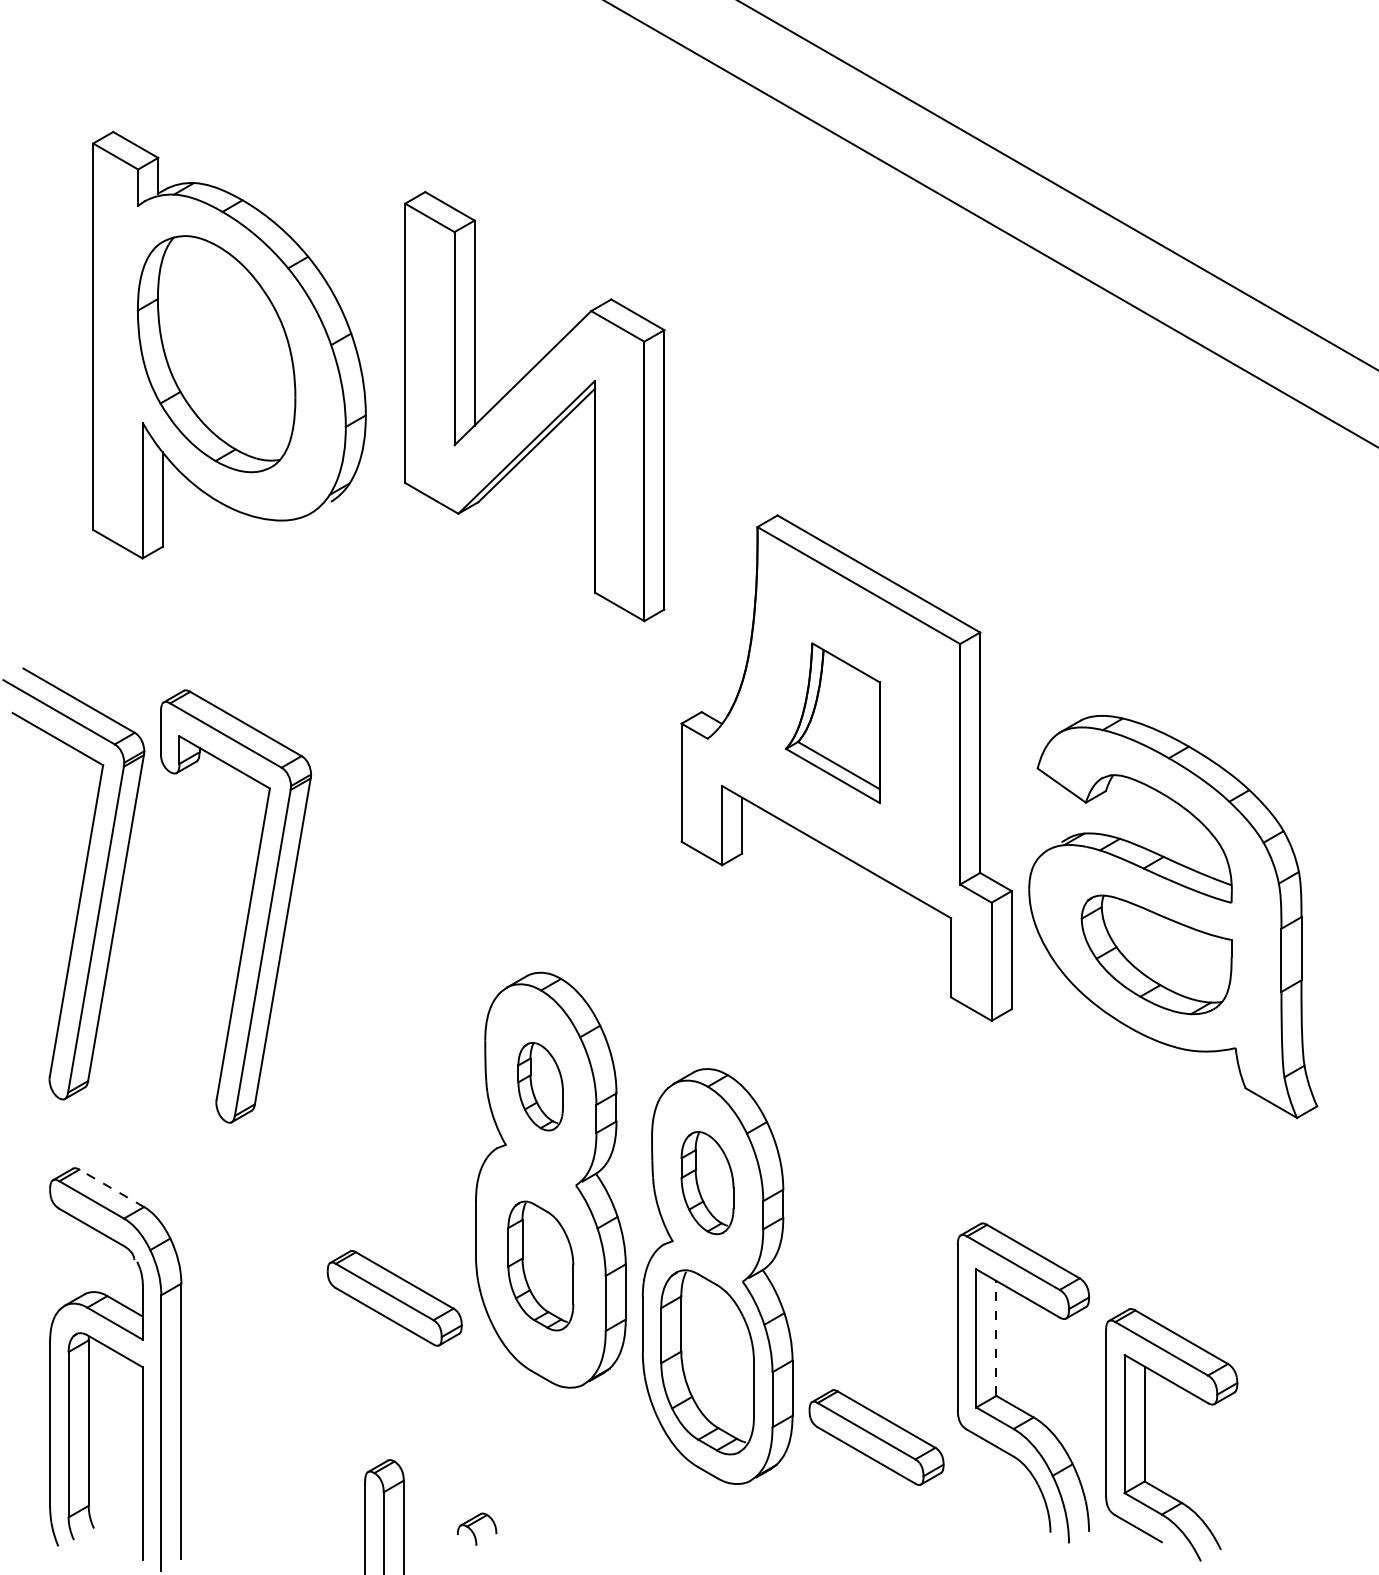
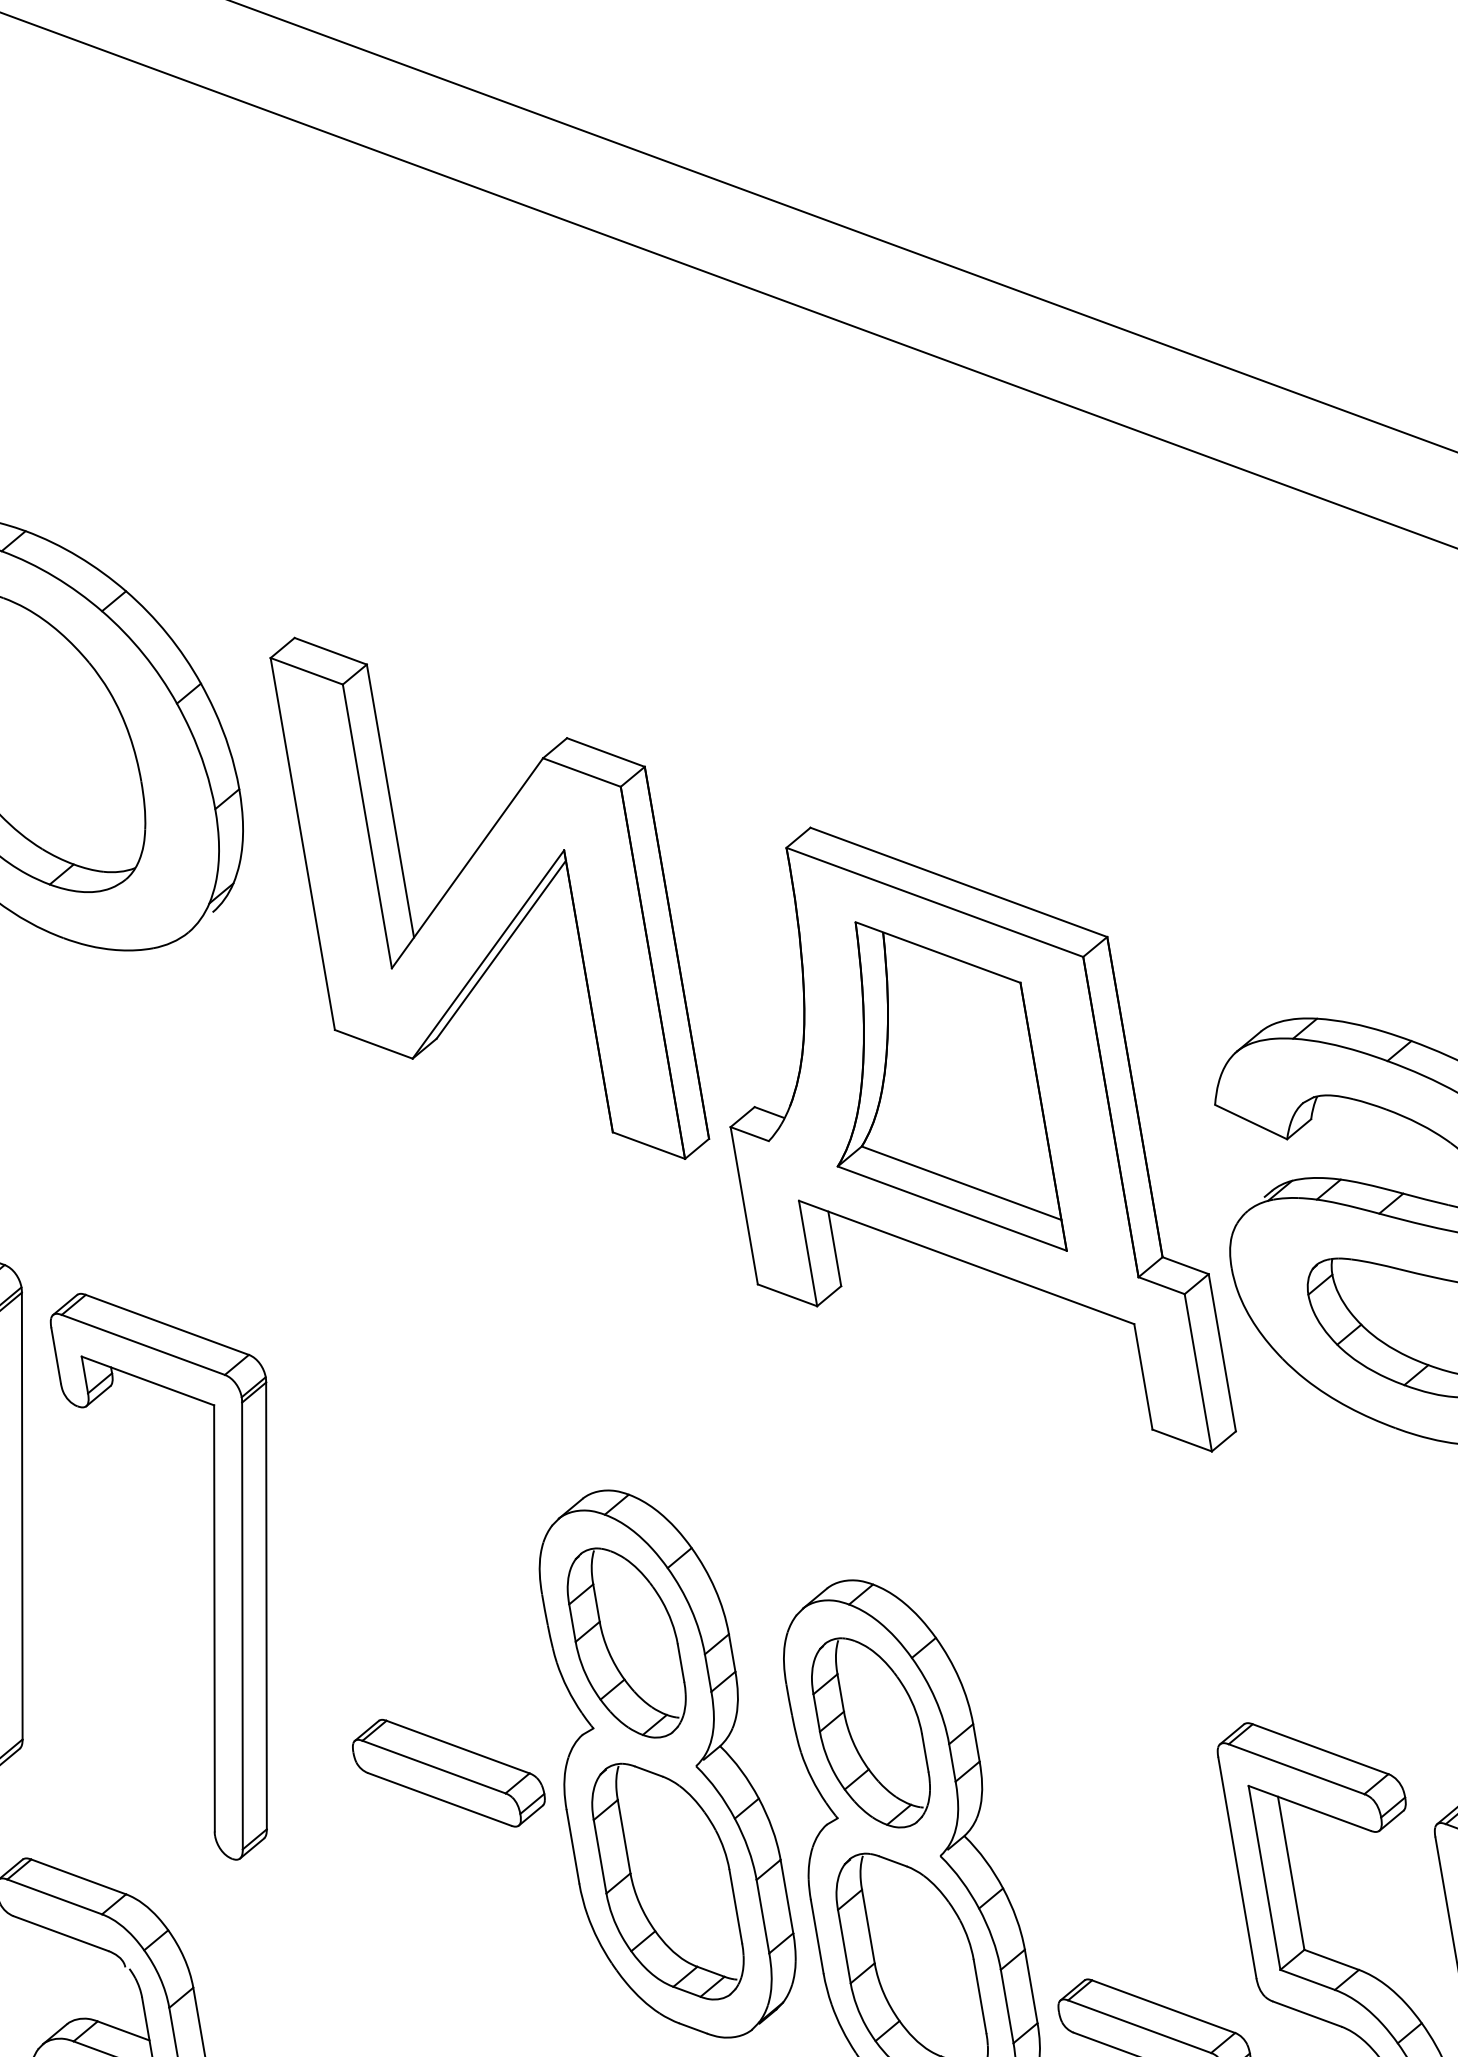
part: (534, 406) -> (489, 898), moved
part: (832, 723) -> (931, 1092), size x1.67
part: (248, 906) -> (212, 1567), moved
part: (540, 1086) -> (626, 1642), size x1.67
part: (707, 1182) -> (870, 1732), size x1.43
line: (111, 1188) -> (78, 1877), dashed -> solid
part: (540, 1265) -> (667, 1881), size x1.43
part: (394, 1298) -> (448, 1773), moved
line: (996, 1337) -> (1291, 1872), dashed -> solid

